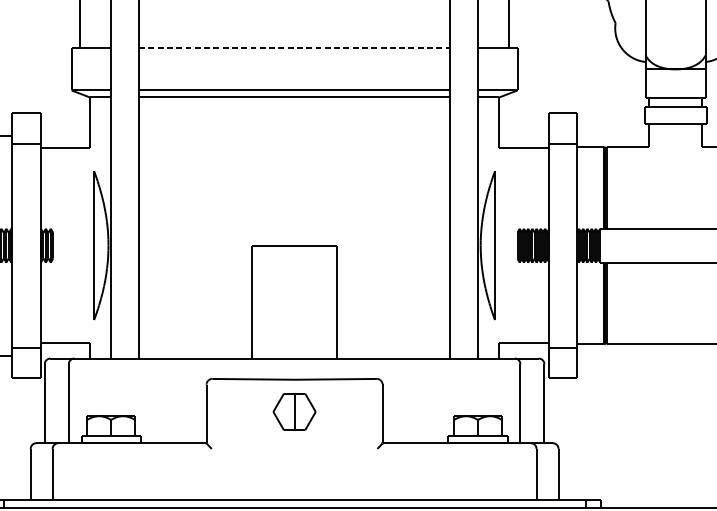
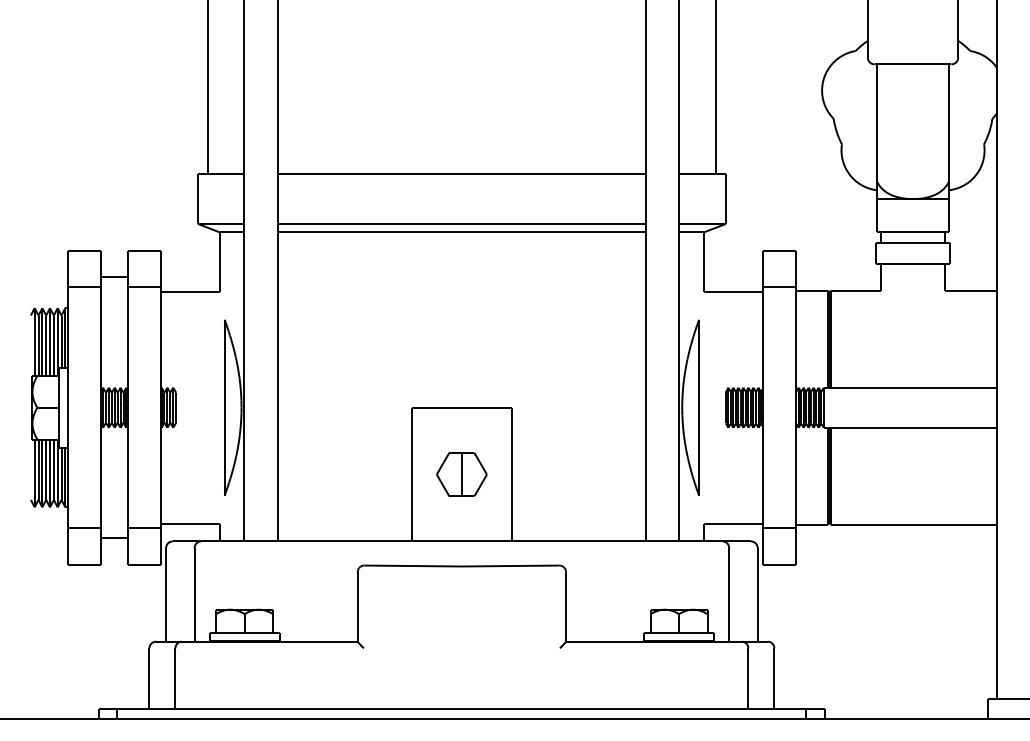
line: (295, 47) -> (462, 173), dashed -> solid
part: (294, 411) -> (461, 474), moved

